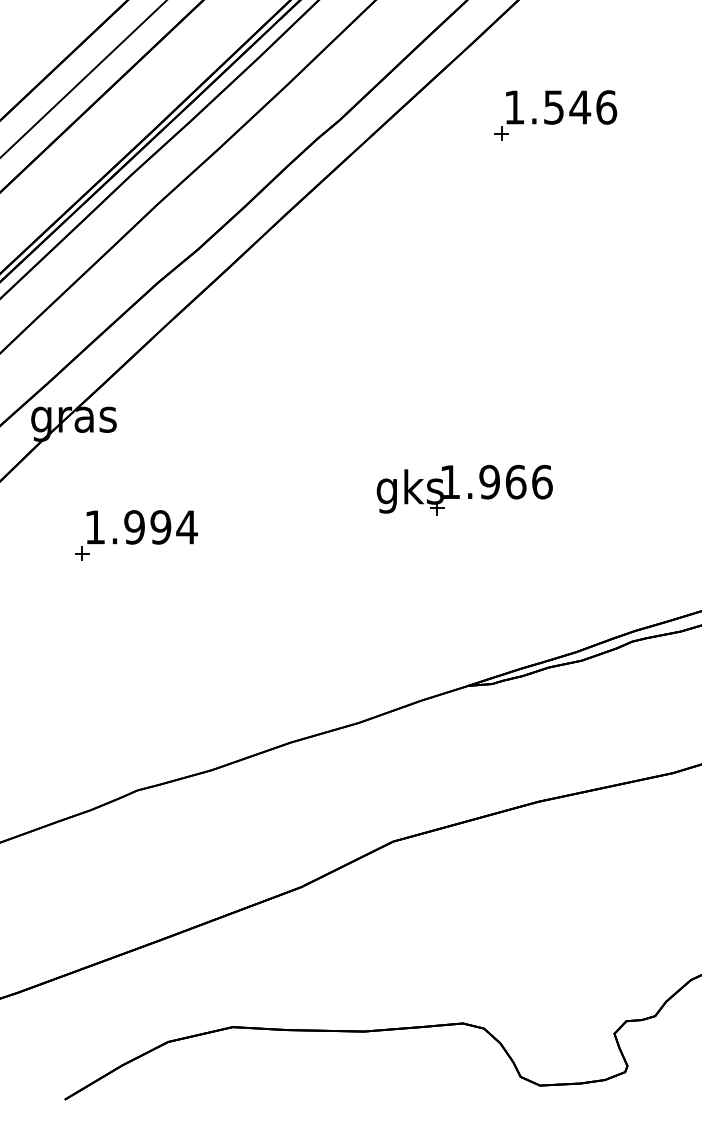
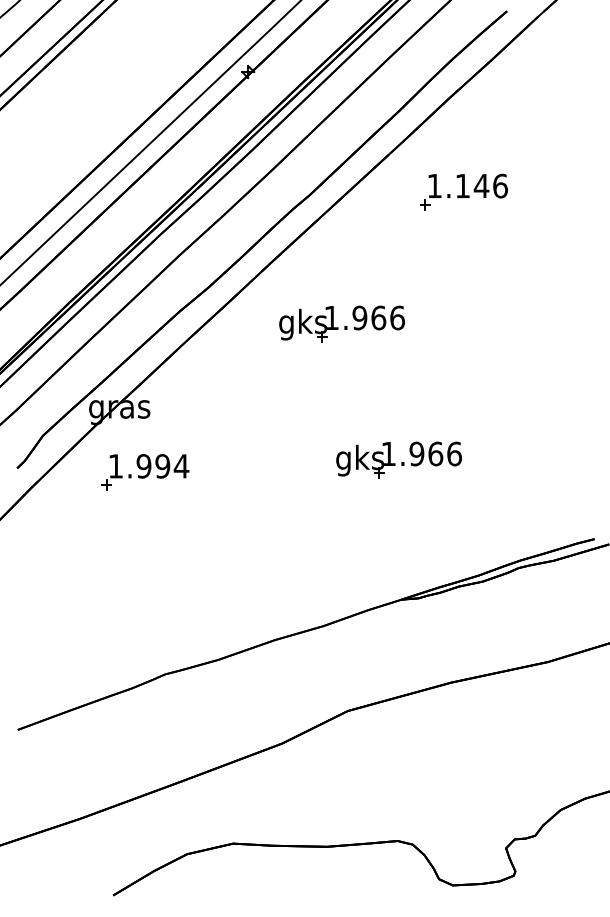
text: (553, 107) -> (462, 186), 1.546 -> 1.146
part: (384, 299) -> (341, 323), added
part: (136, 535) -> (145, 472), moved

